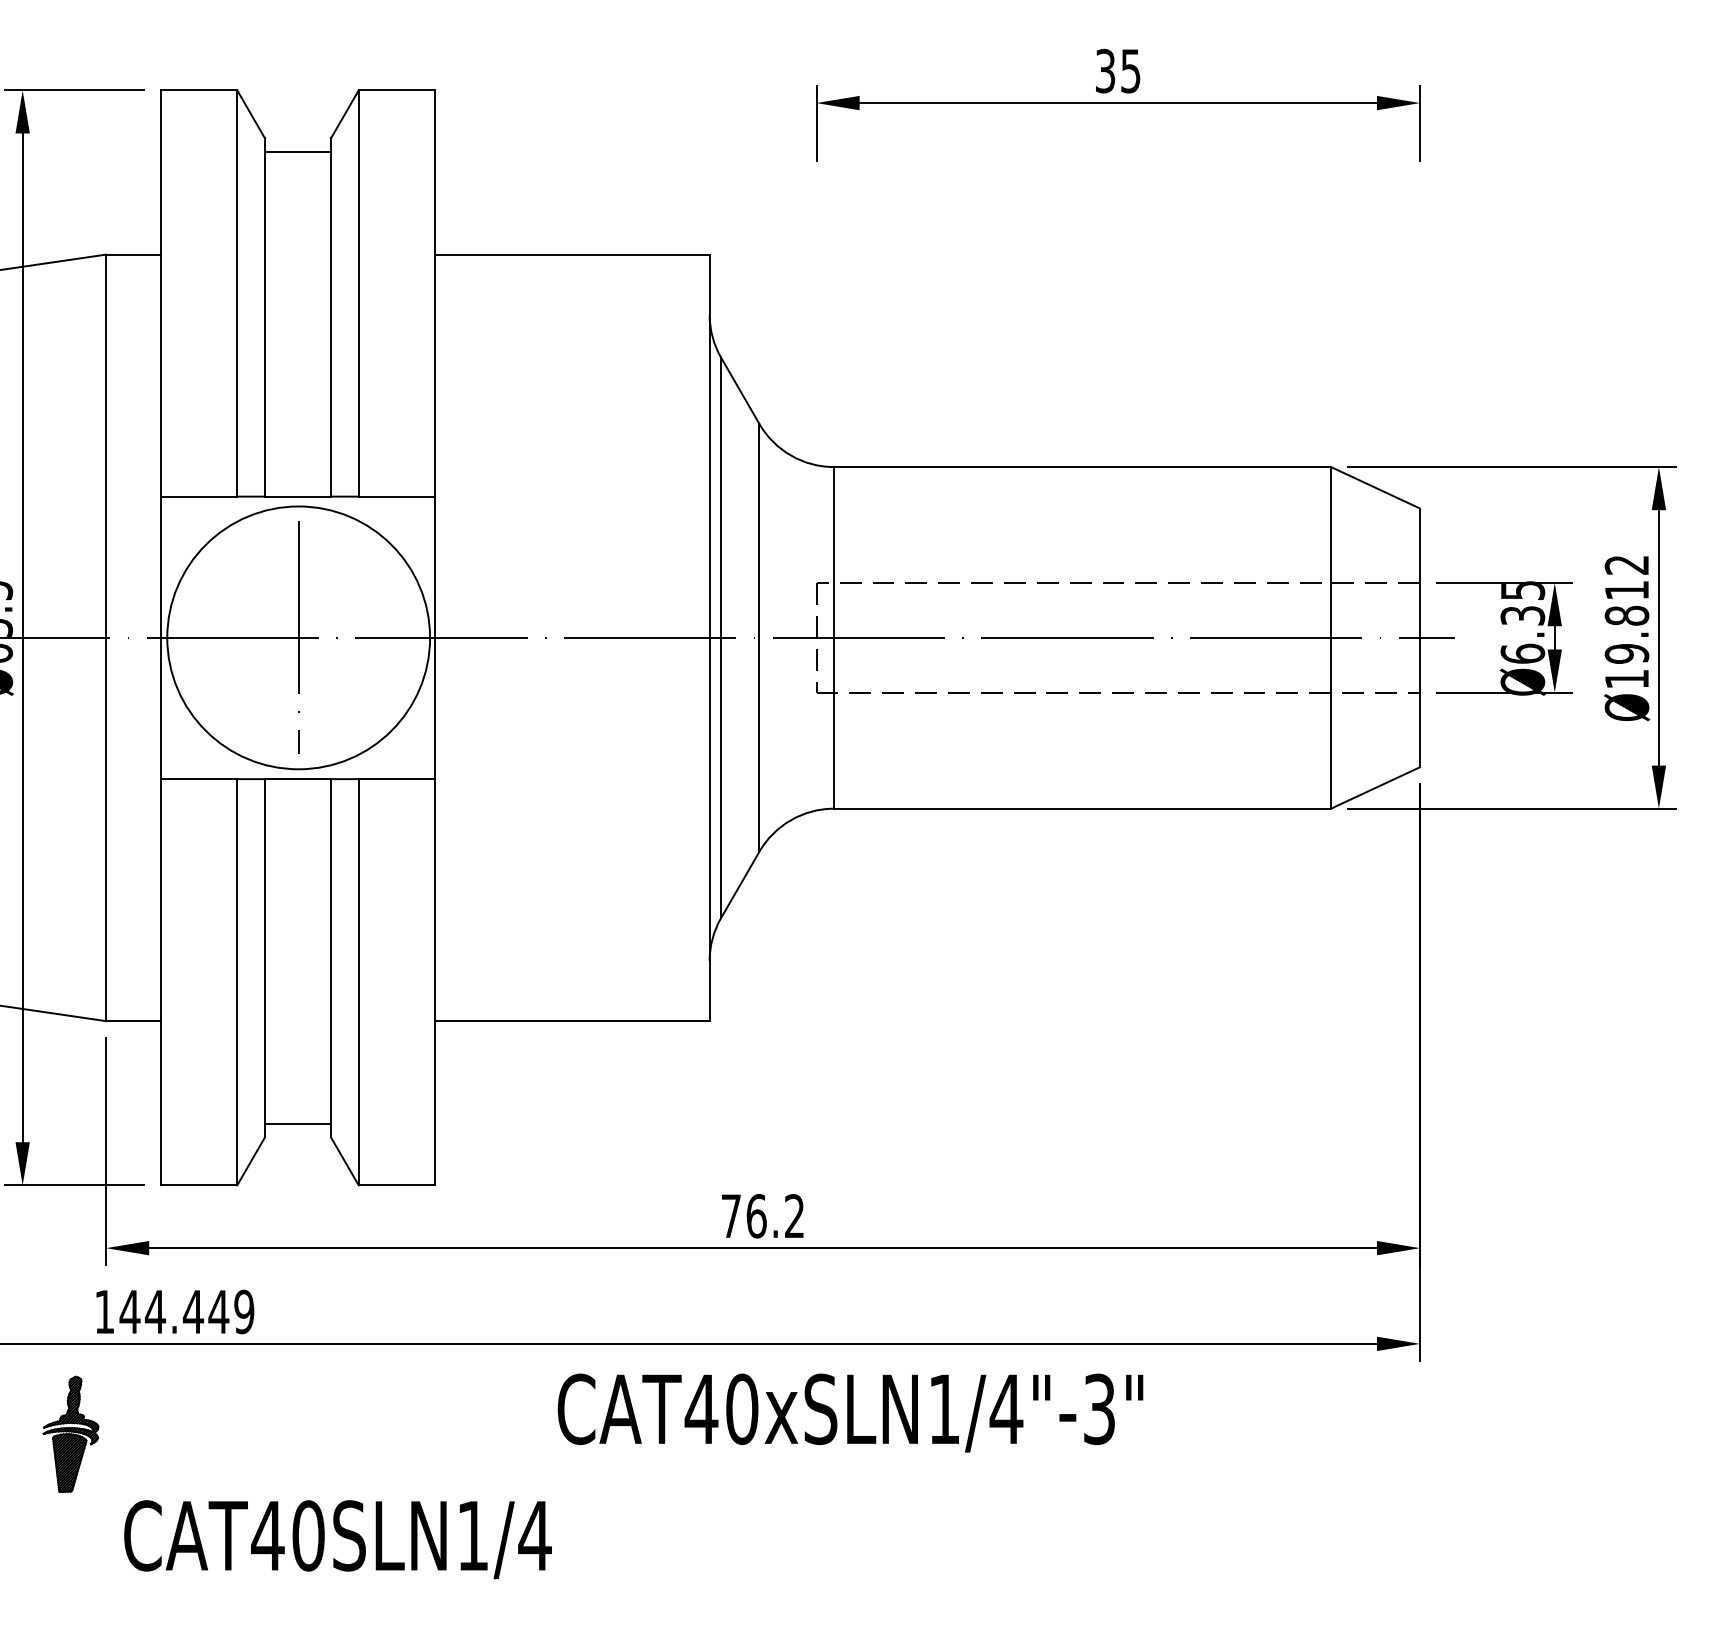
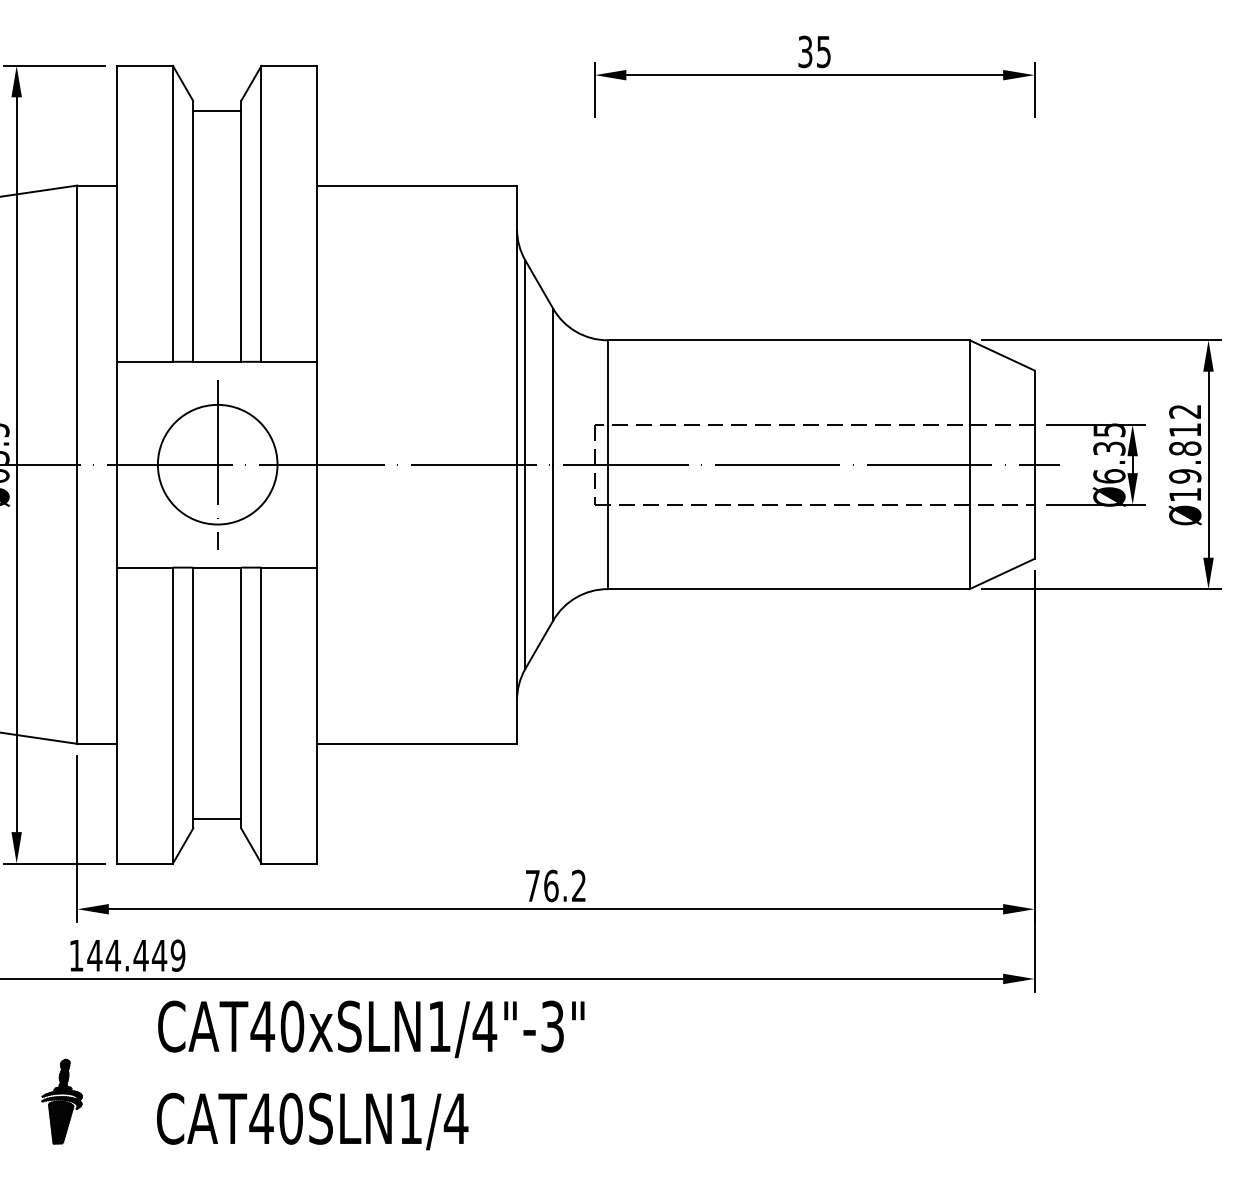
circle: (298, 637) -> (217, 464), size x0.62
text: (850, 1412) -> (371, 1028), moved
part: (70, 1433) -> (61, 1101), moved
text: (337, 1539) -> (312, 1121), moved

